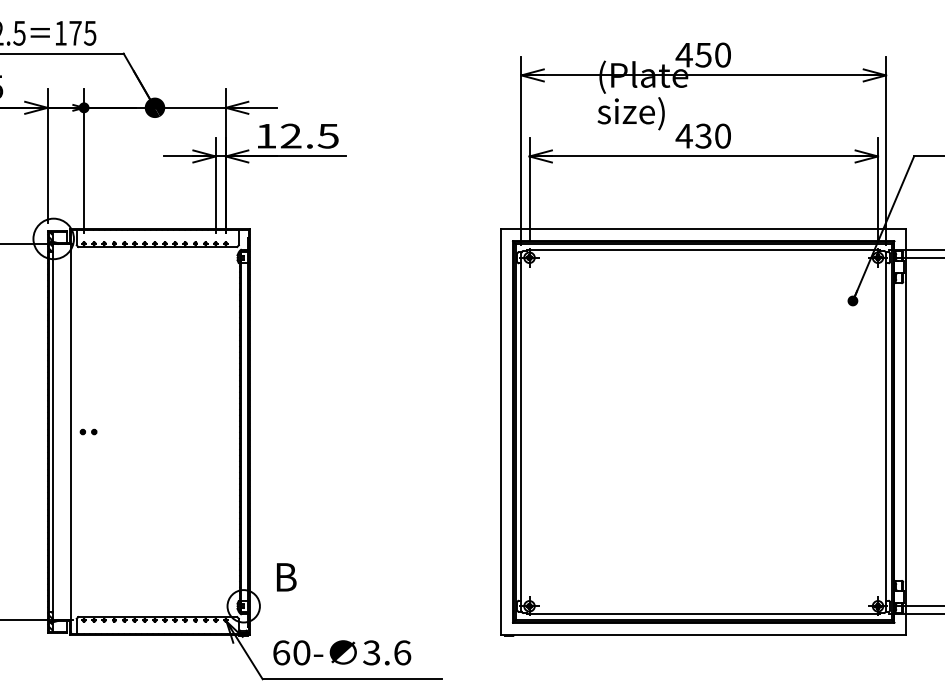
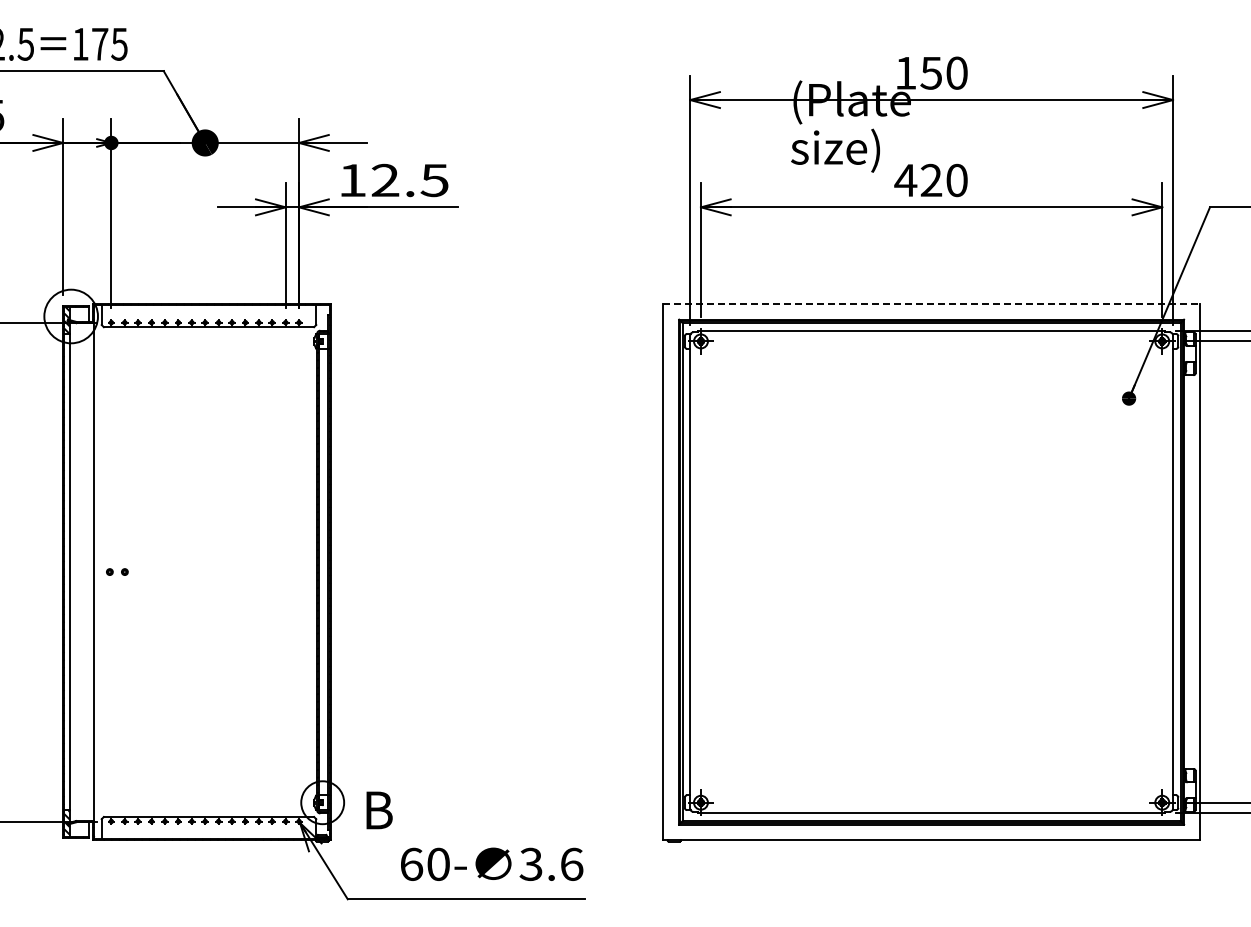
text: (684, 55) -> (905, 73), 450 -> 150
text: (703, 136) -> (931, 180), 430 -> 420
line: (704, 229) -> (932, 303), solid -> dashed
text: (286, 577) -> (379, 810), moved
text: (342, 652) -> (492, 863), moved

